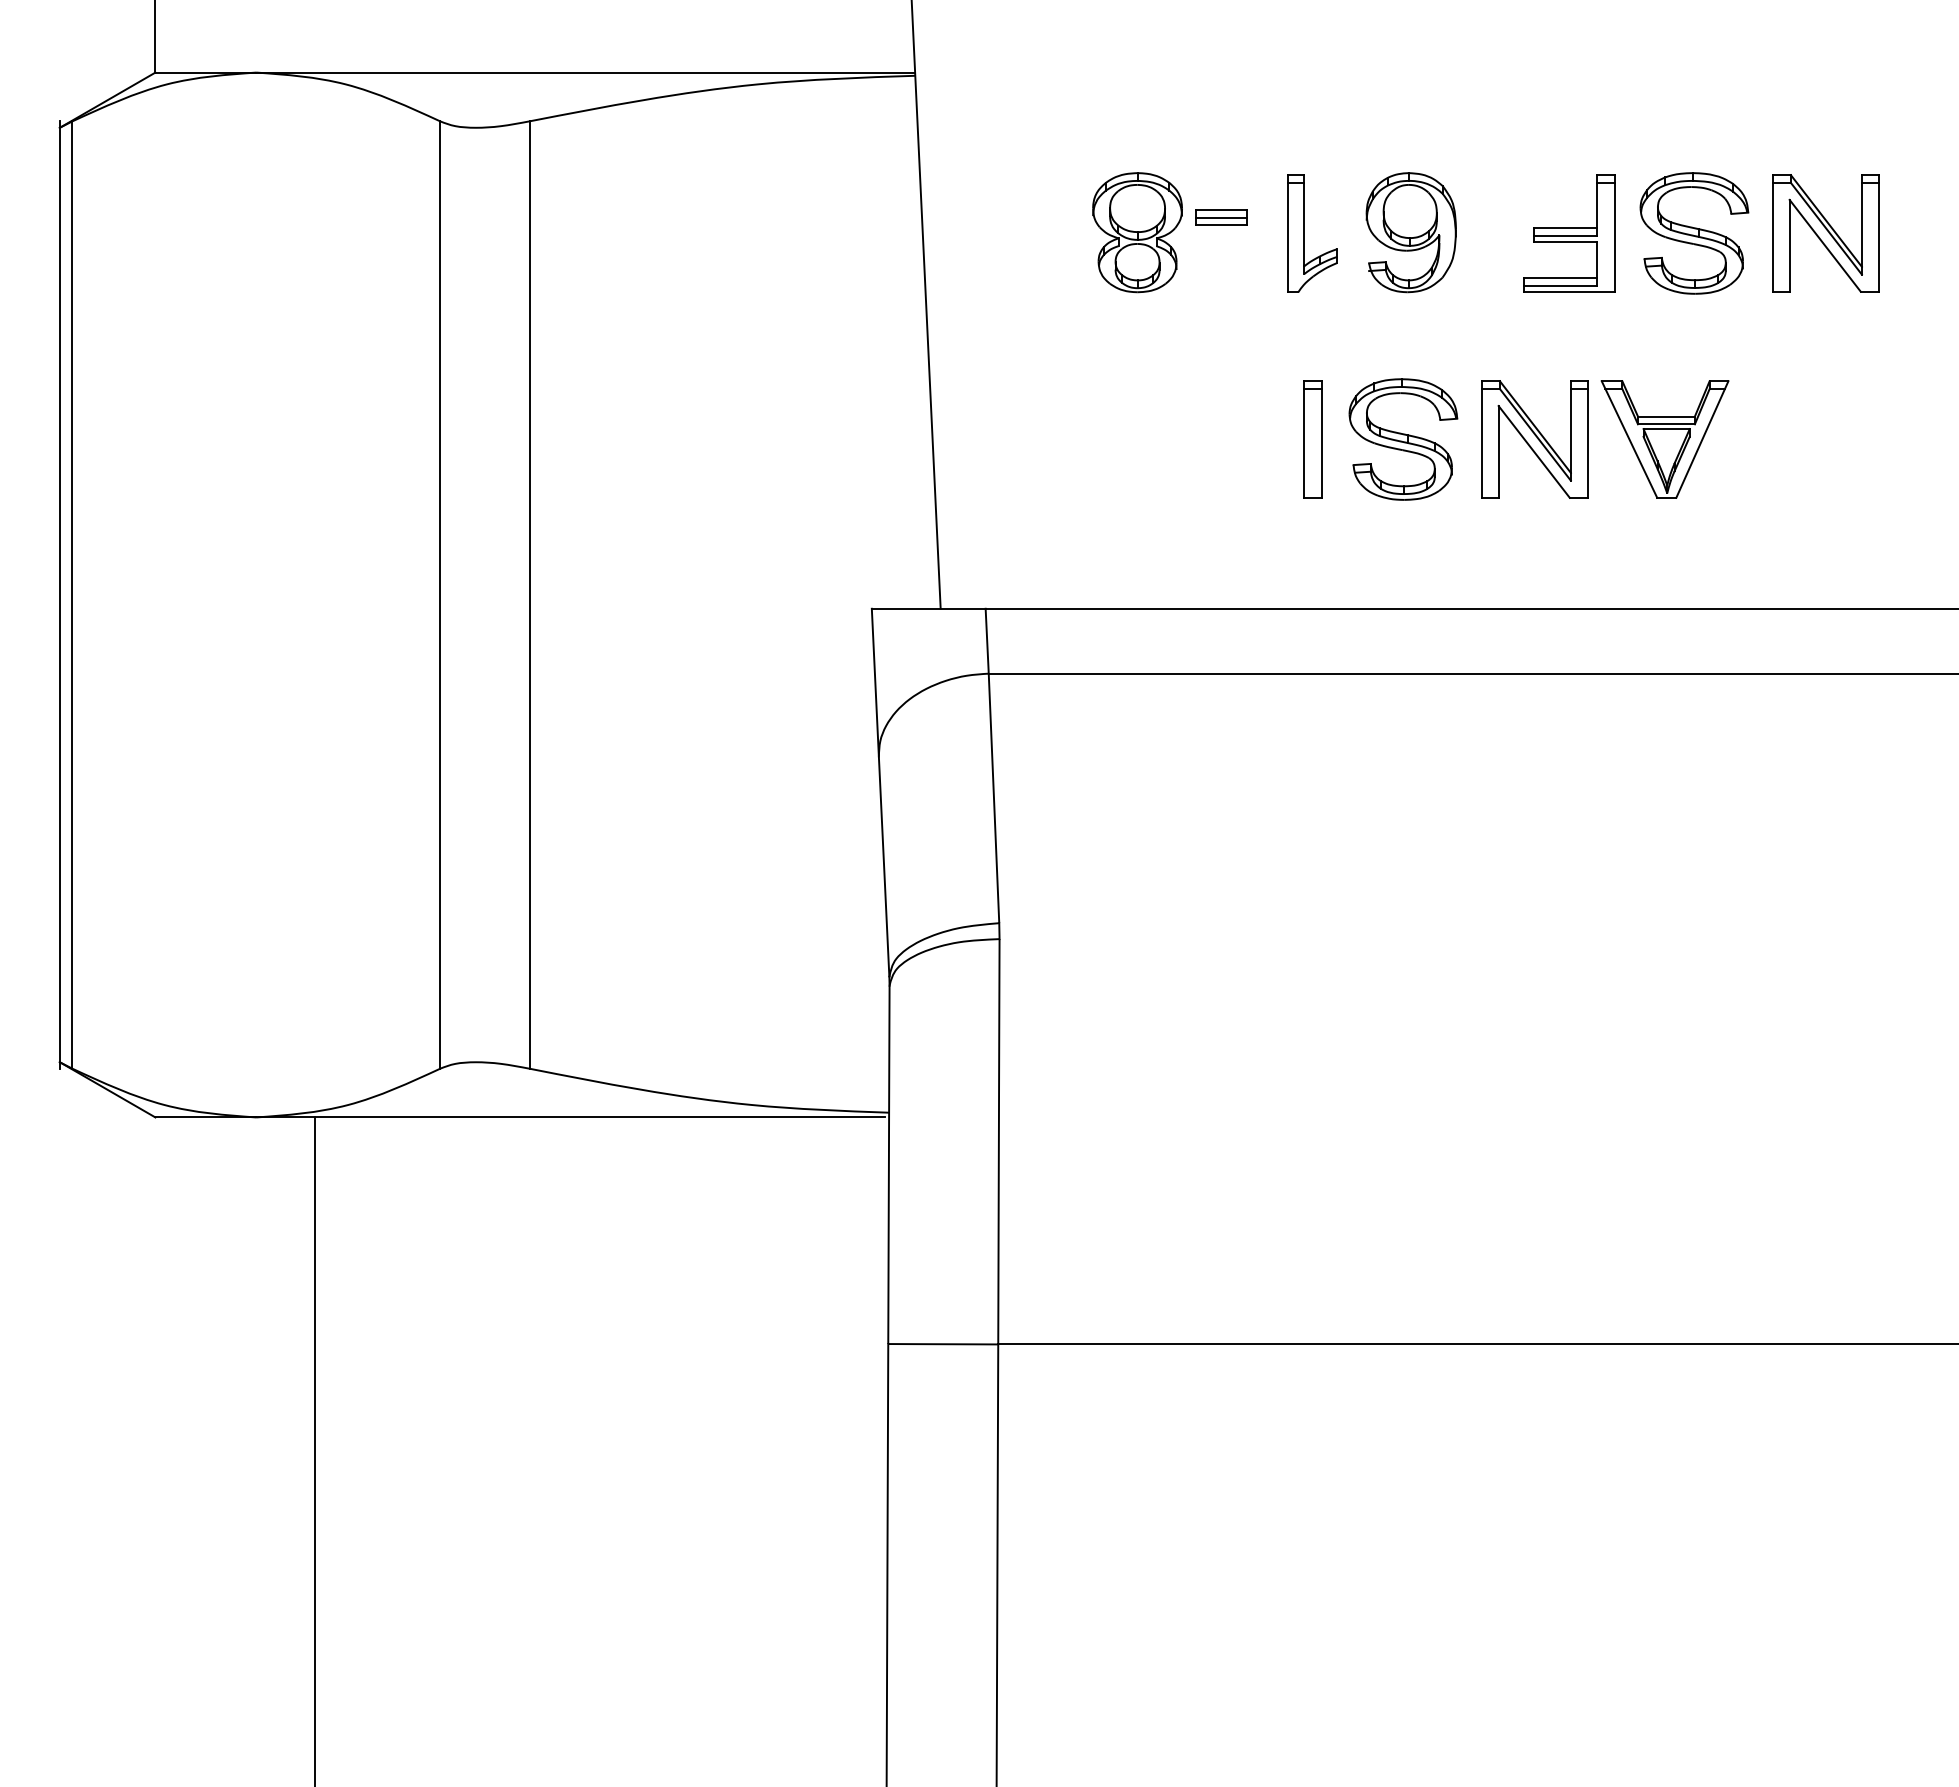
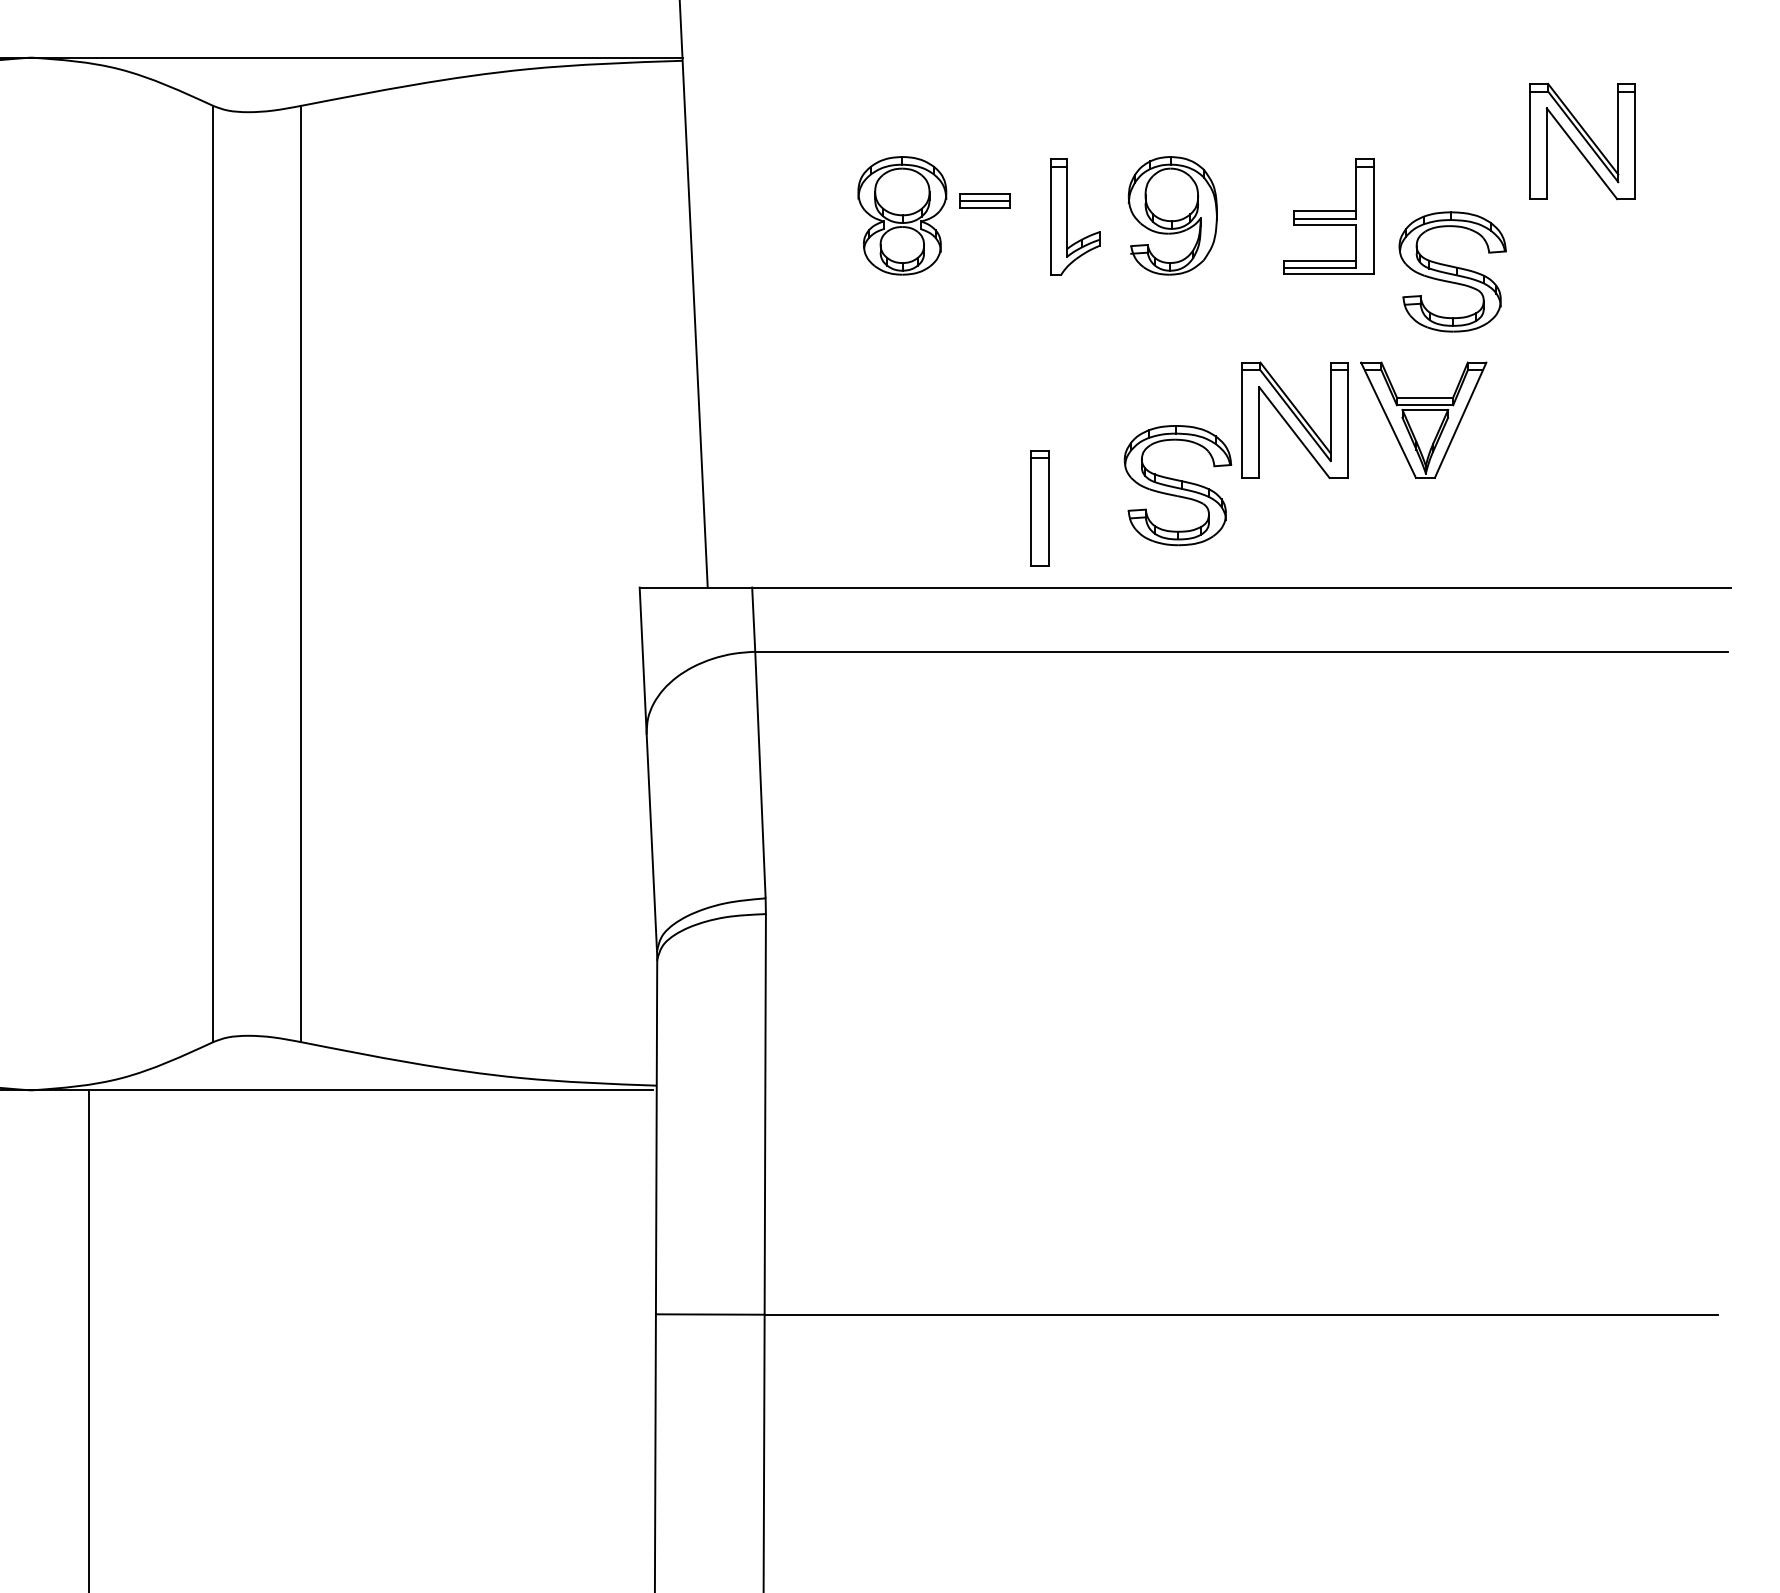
part: (1694, 233) -> (1452, 272), moved
part: (1825, 233) -> (1582, 141), moved
part: (1312, 439) -> (1039, 508), moved
part: (1403, 439) -> (1178, 485), moved

